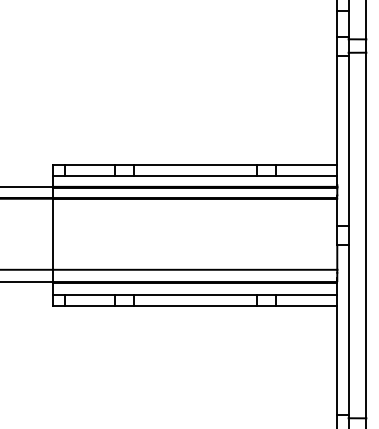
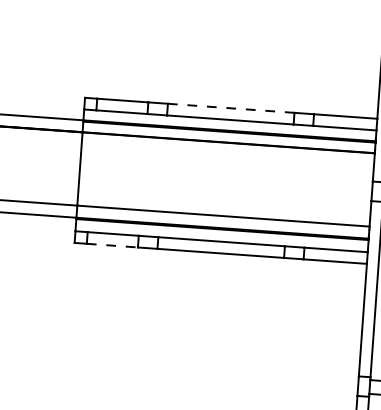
line: (195, 164) -> (231, 107), solid -> dashed
line: (89, 306) -> (112, 246), solid -> dashed

